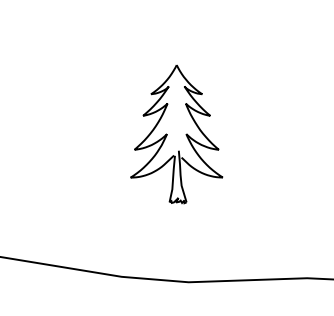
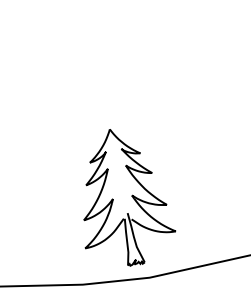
part: (176, 134) -> (122, 197), moved

